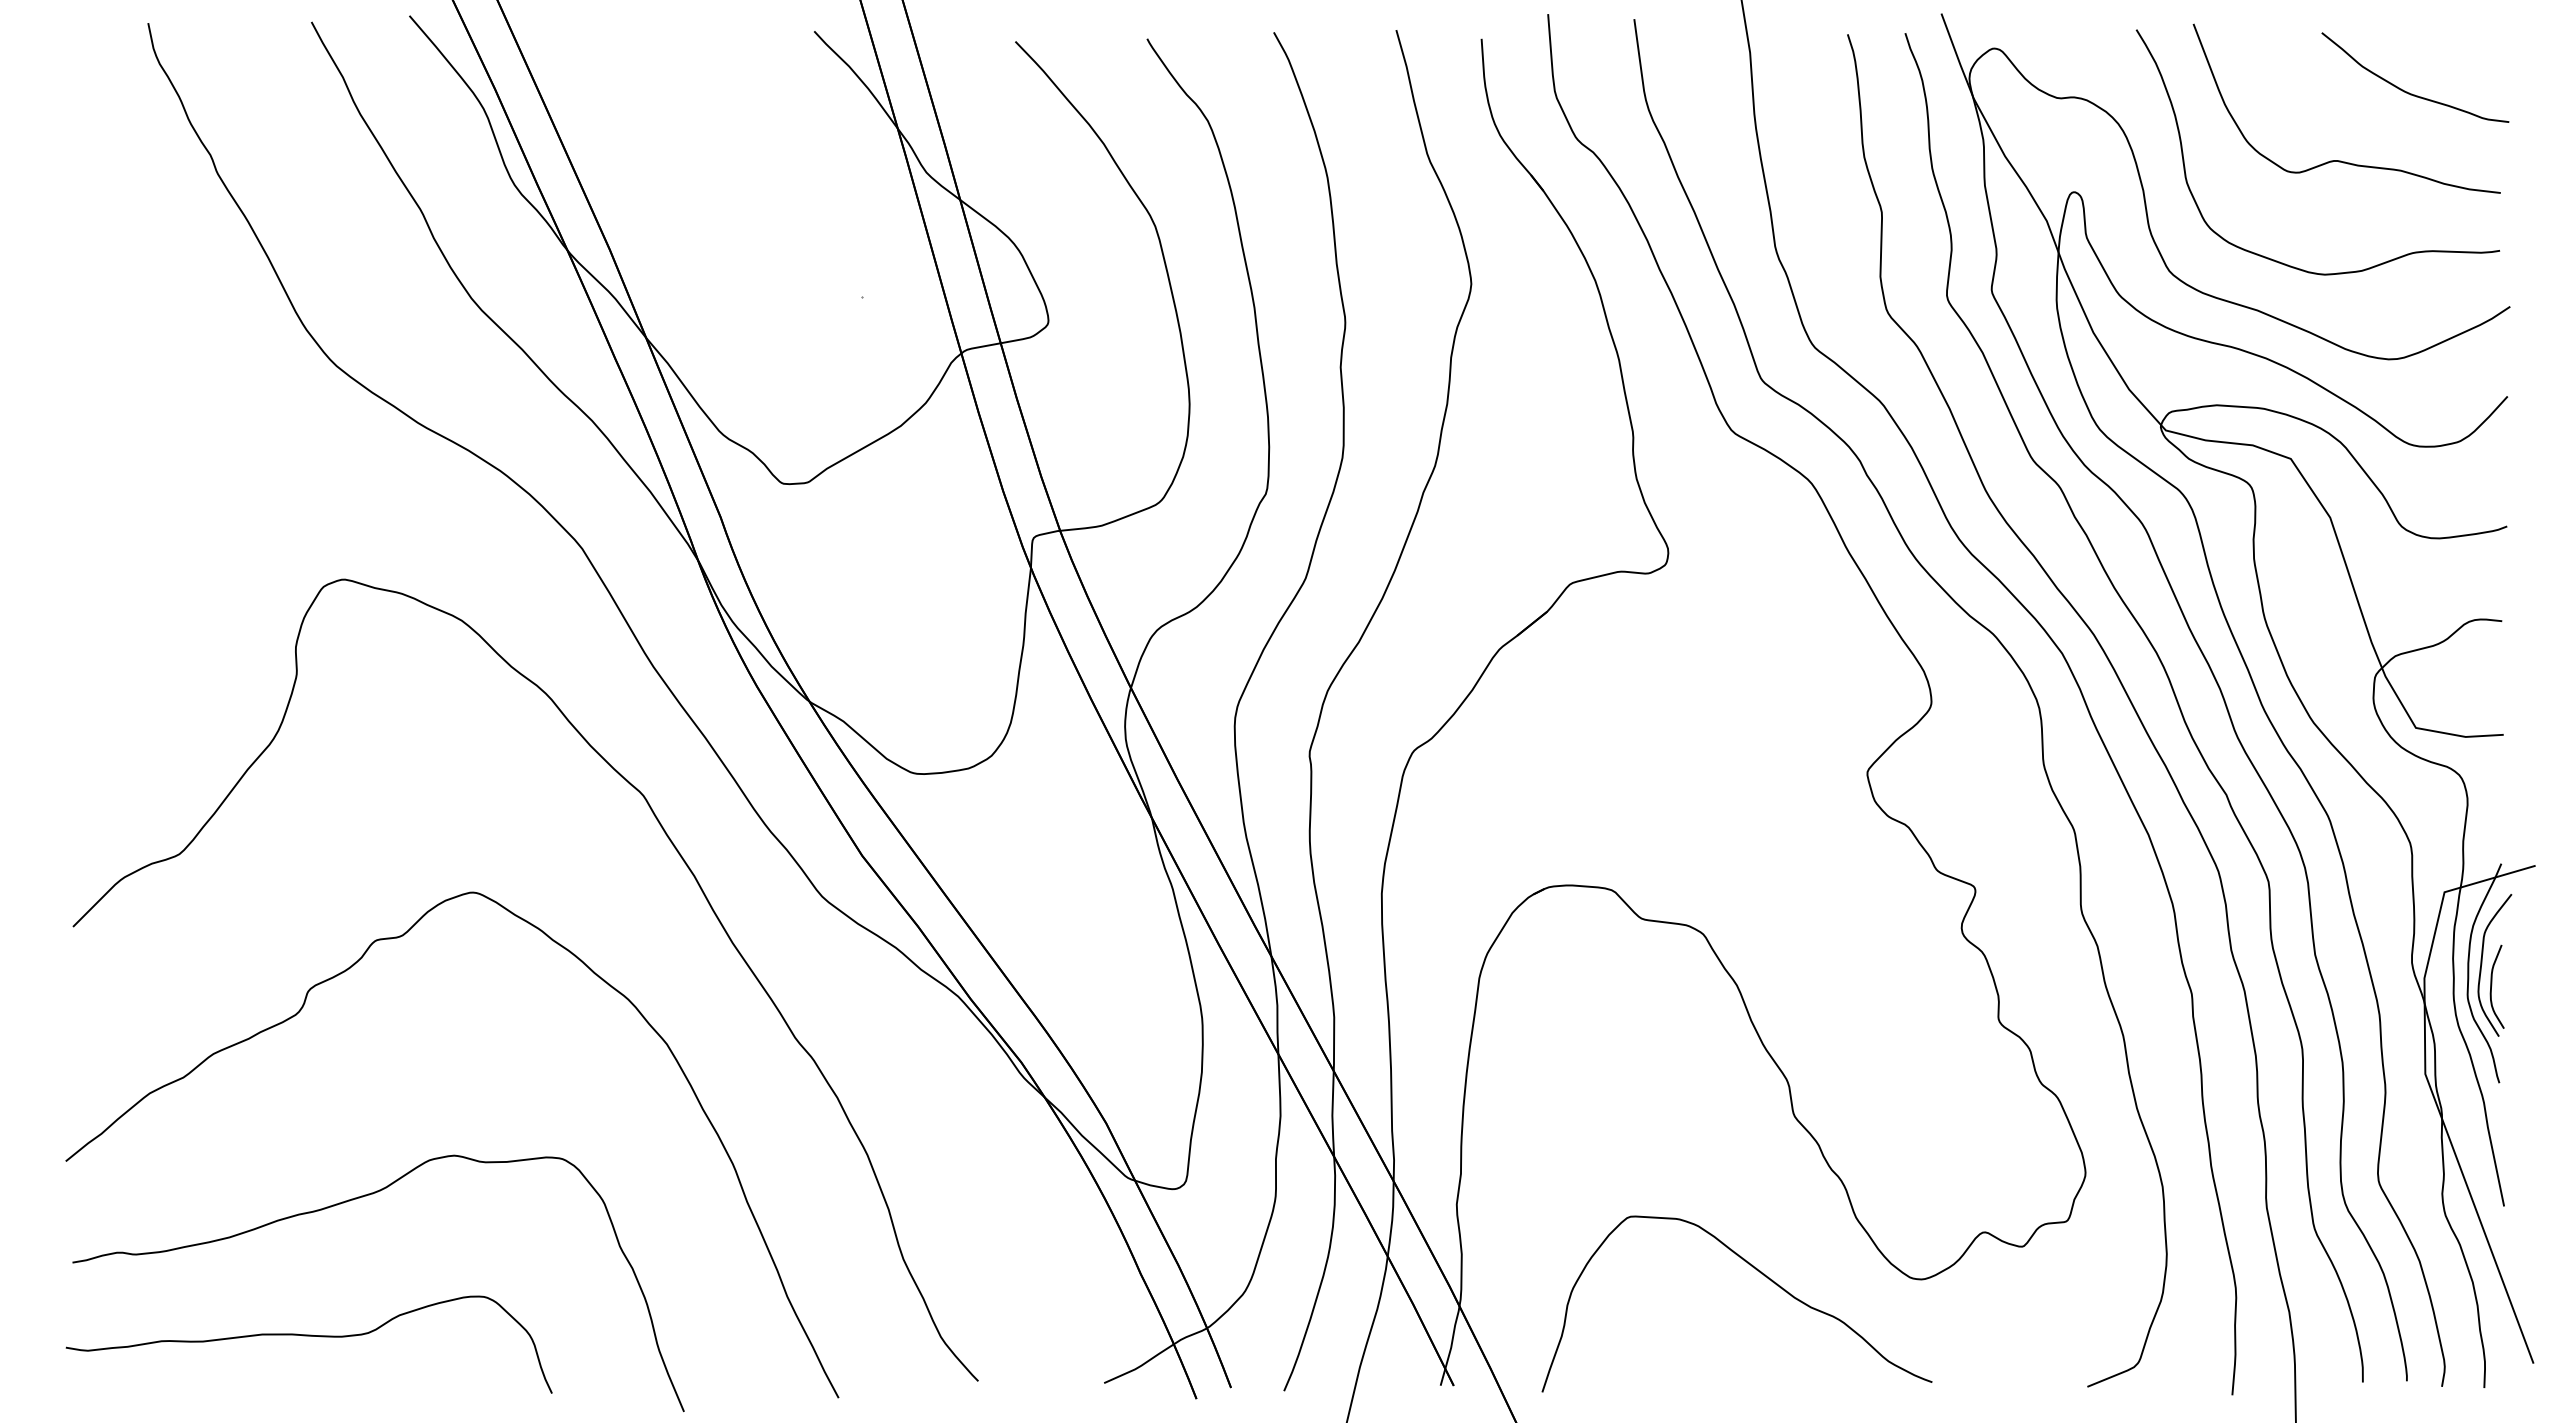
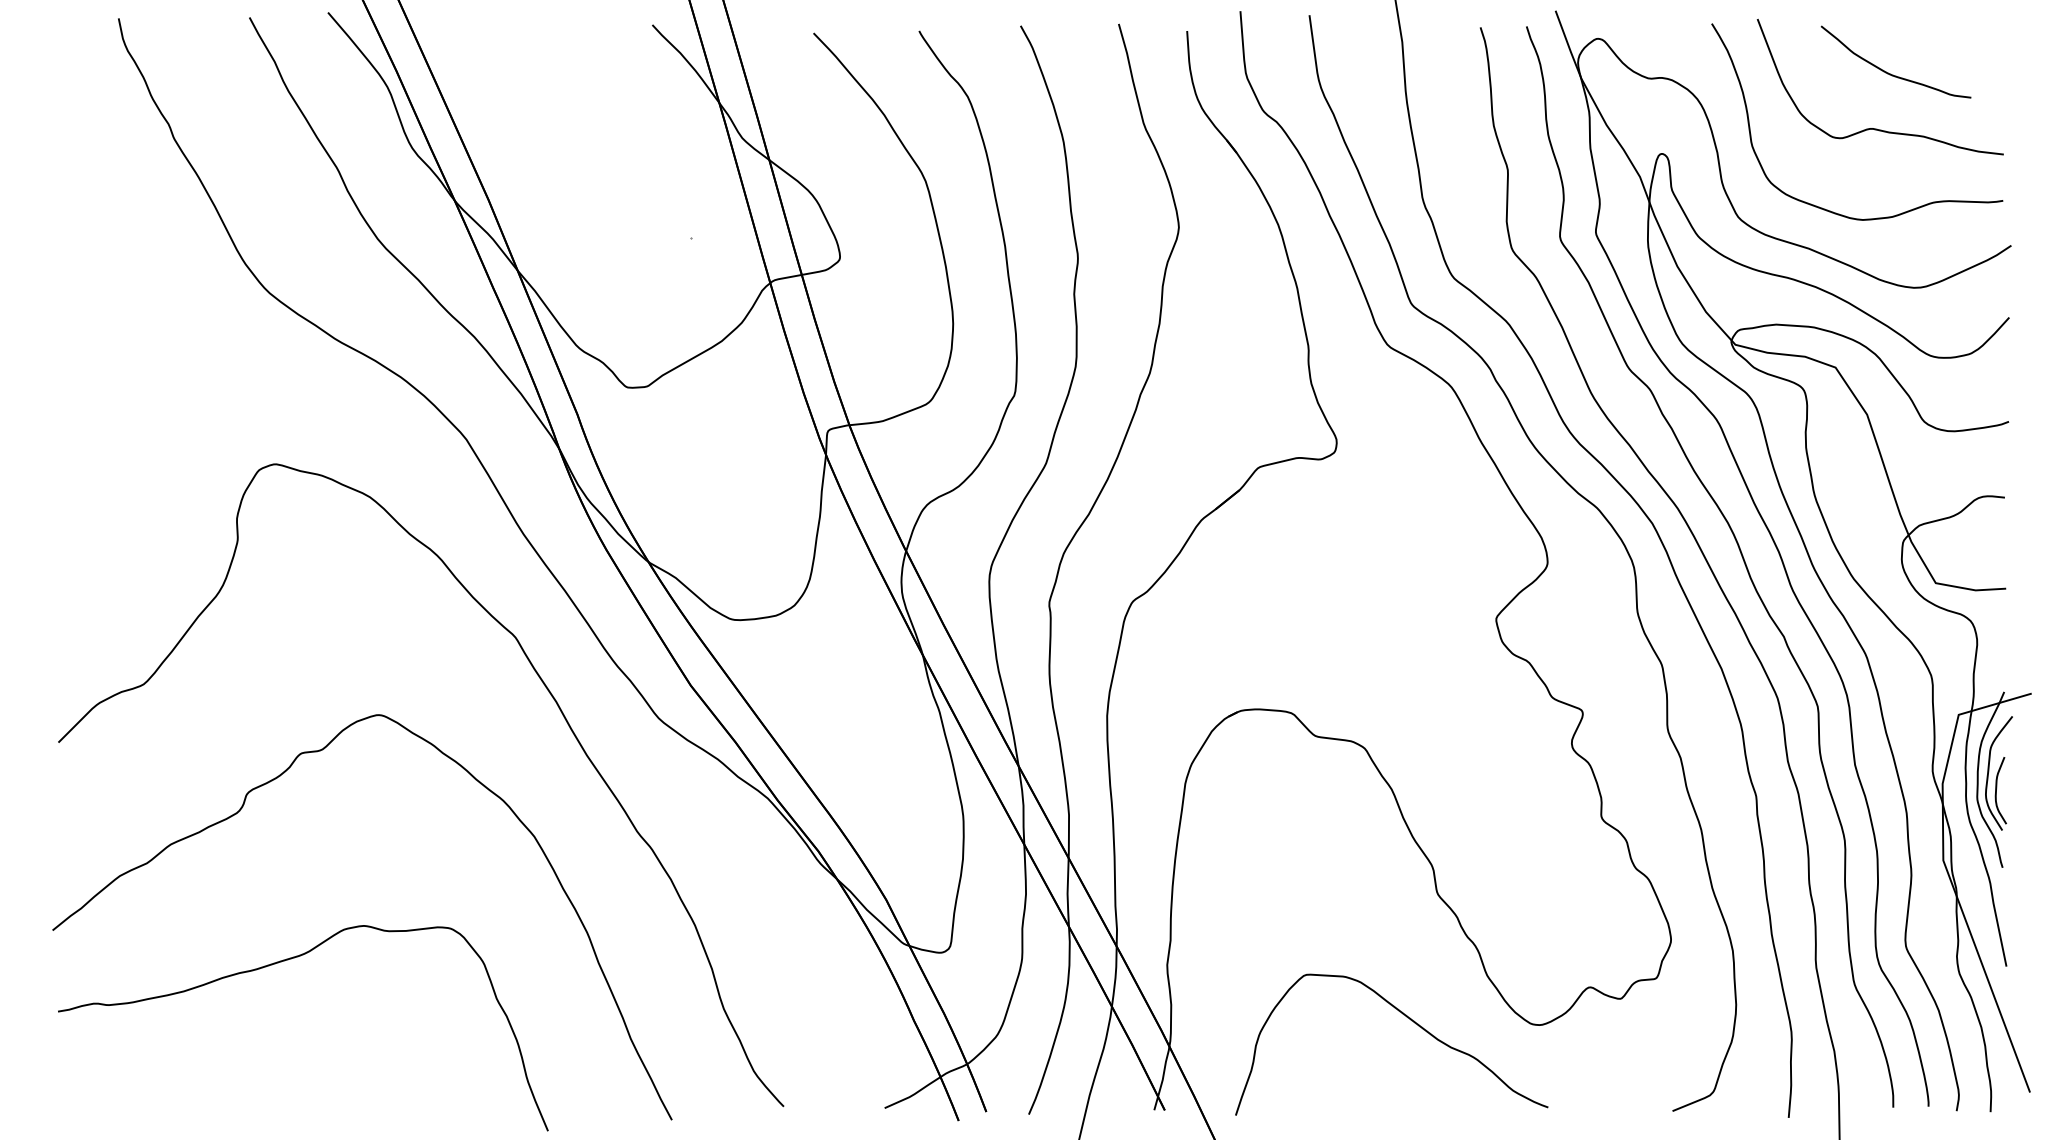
curve: (2407, 91) -> (1889, 73), moved
curve: (308, 1336) -> (247, 1070), removed

